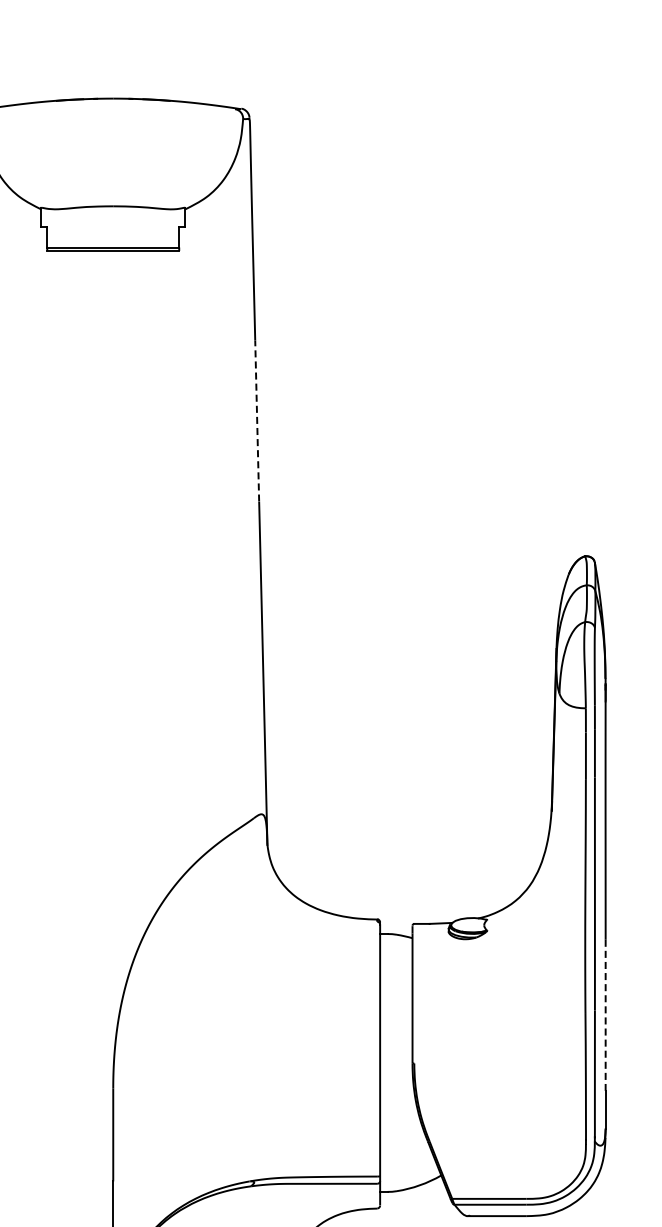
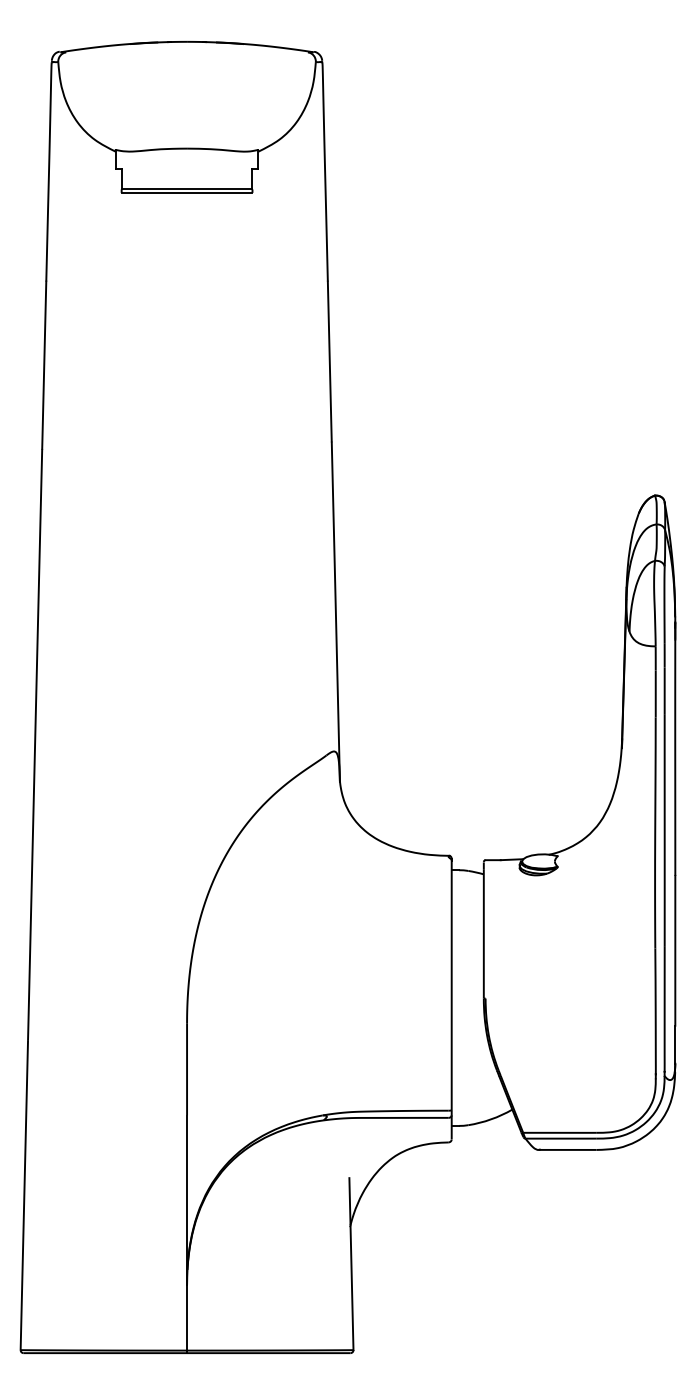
line: (256, 420) -> (329, 361), dashed -> solid
line: (605, 1015) -> (675, 950), dashed -> solid

